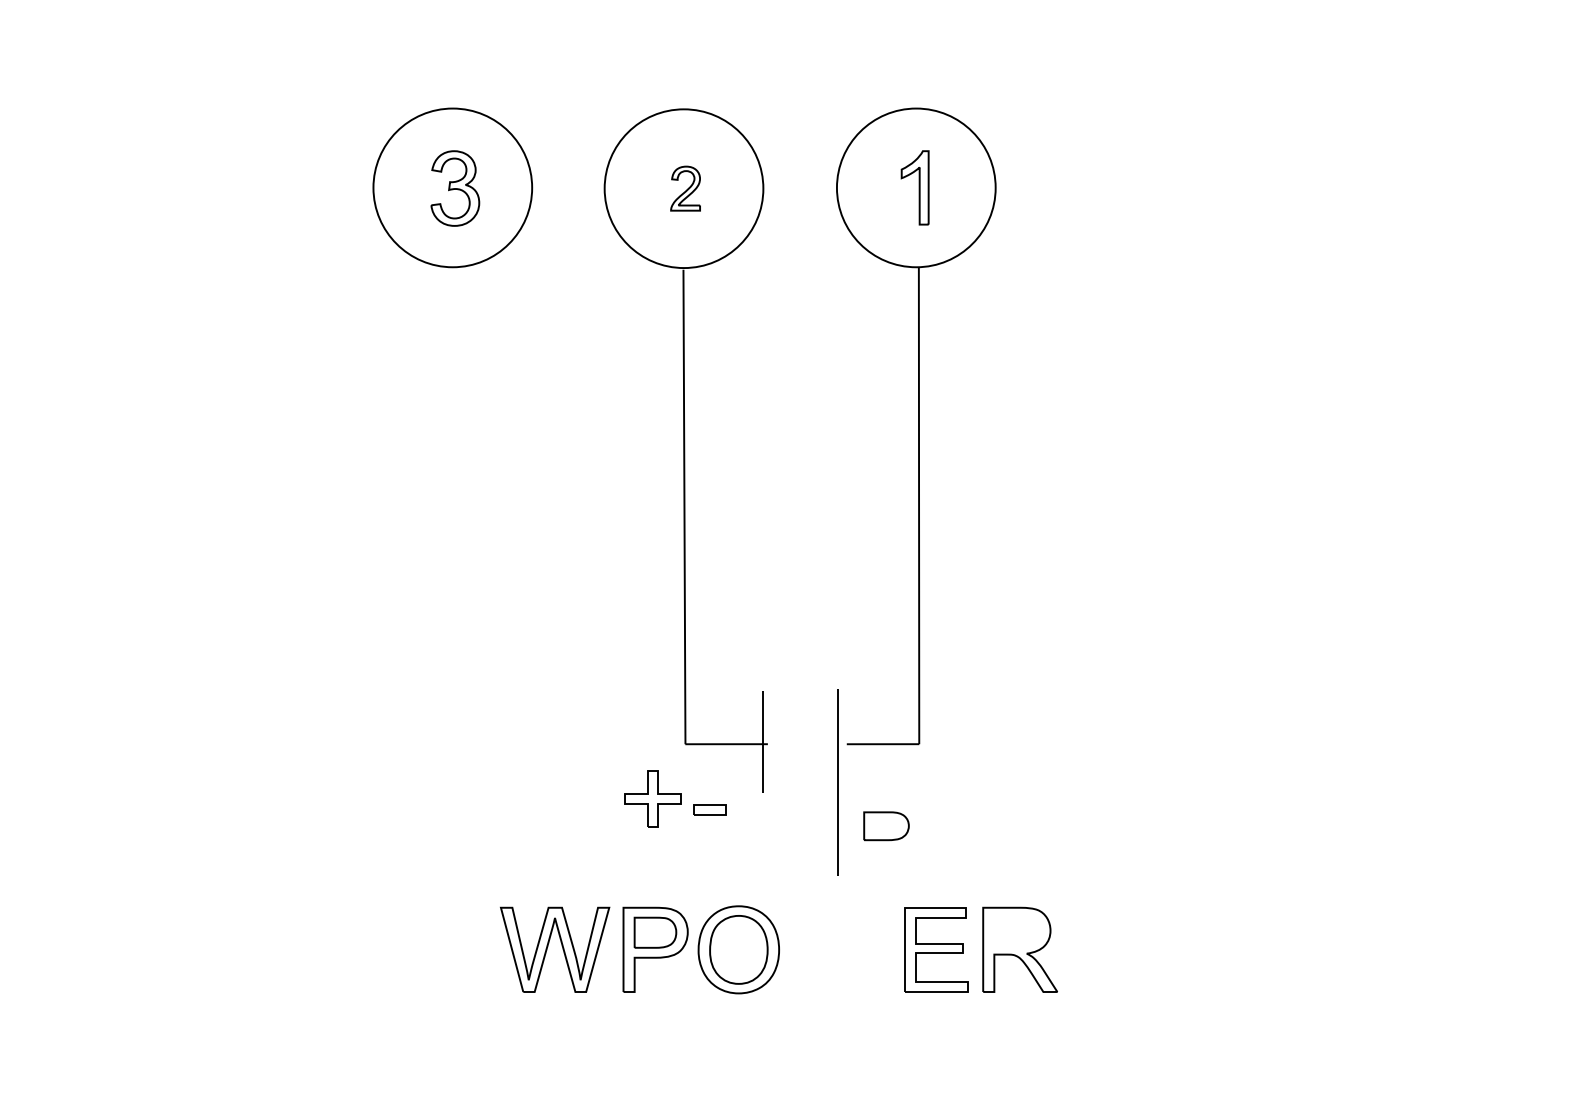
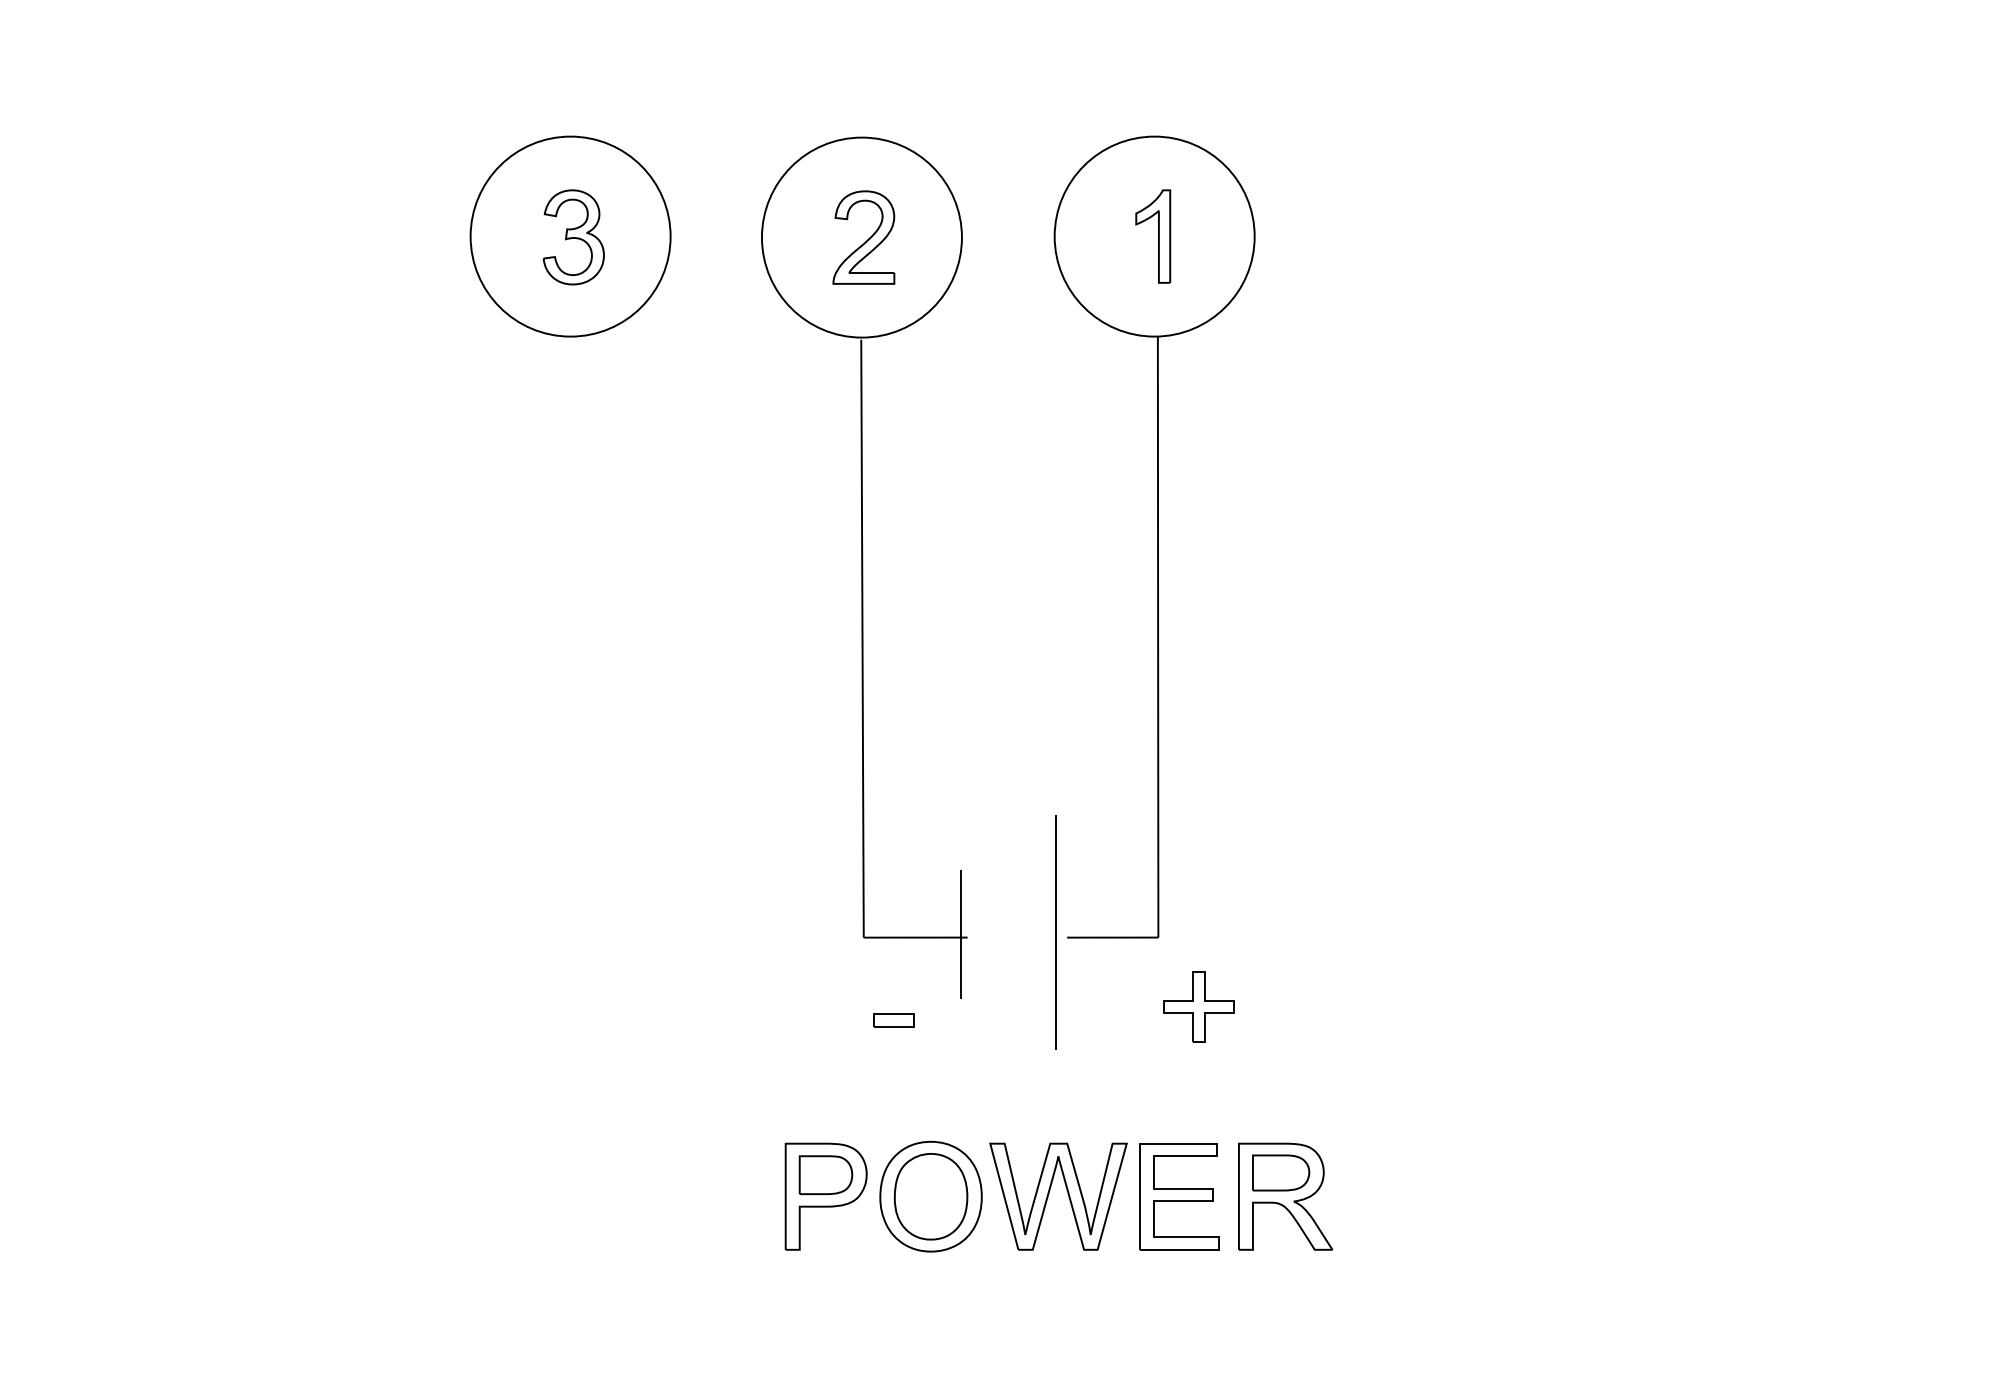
part: (685, 188) -> (863, 237), size x1.67
line: (837, 783) -> (1055, 932), moved
part: (652, 798) -> (1198, 1006), moved
part: (886, 825) -> (1281, 1172), moved
part: (547, 948) -> (1049, 1194), moved

